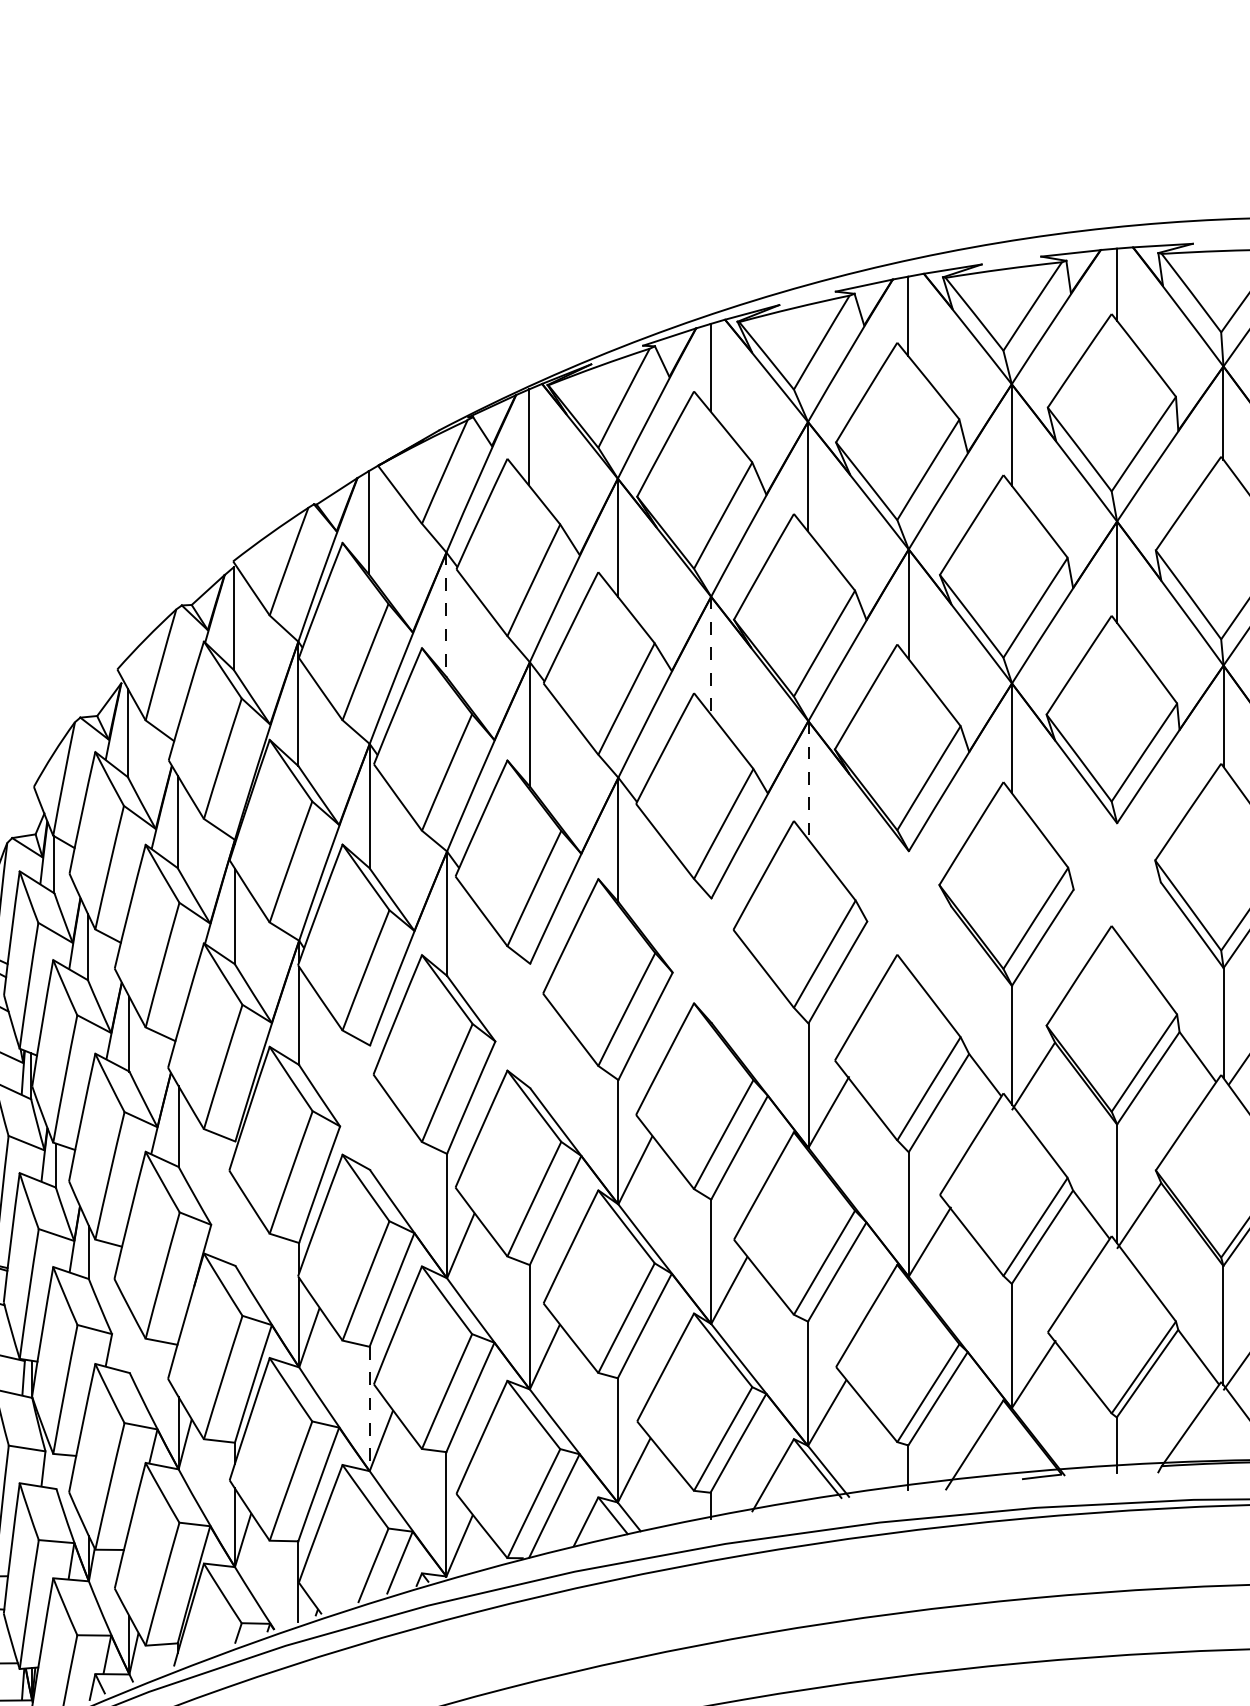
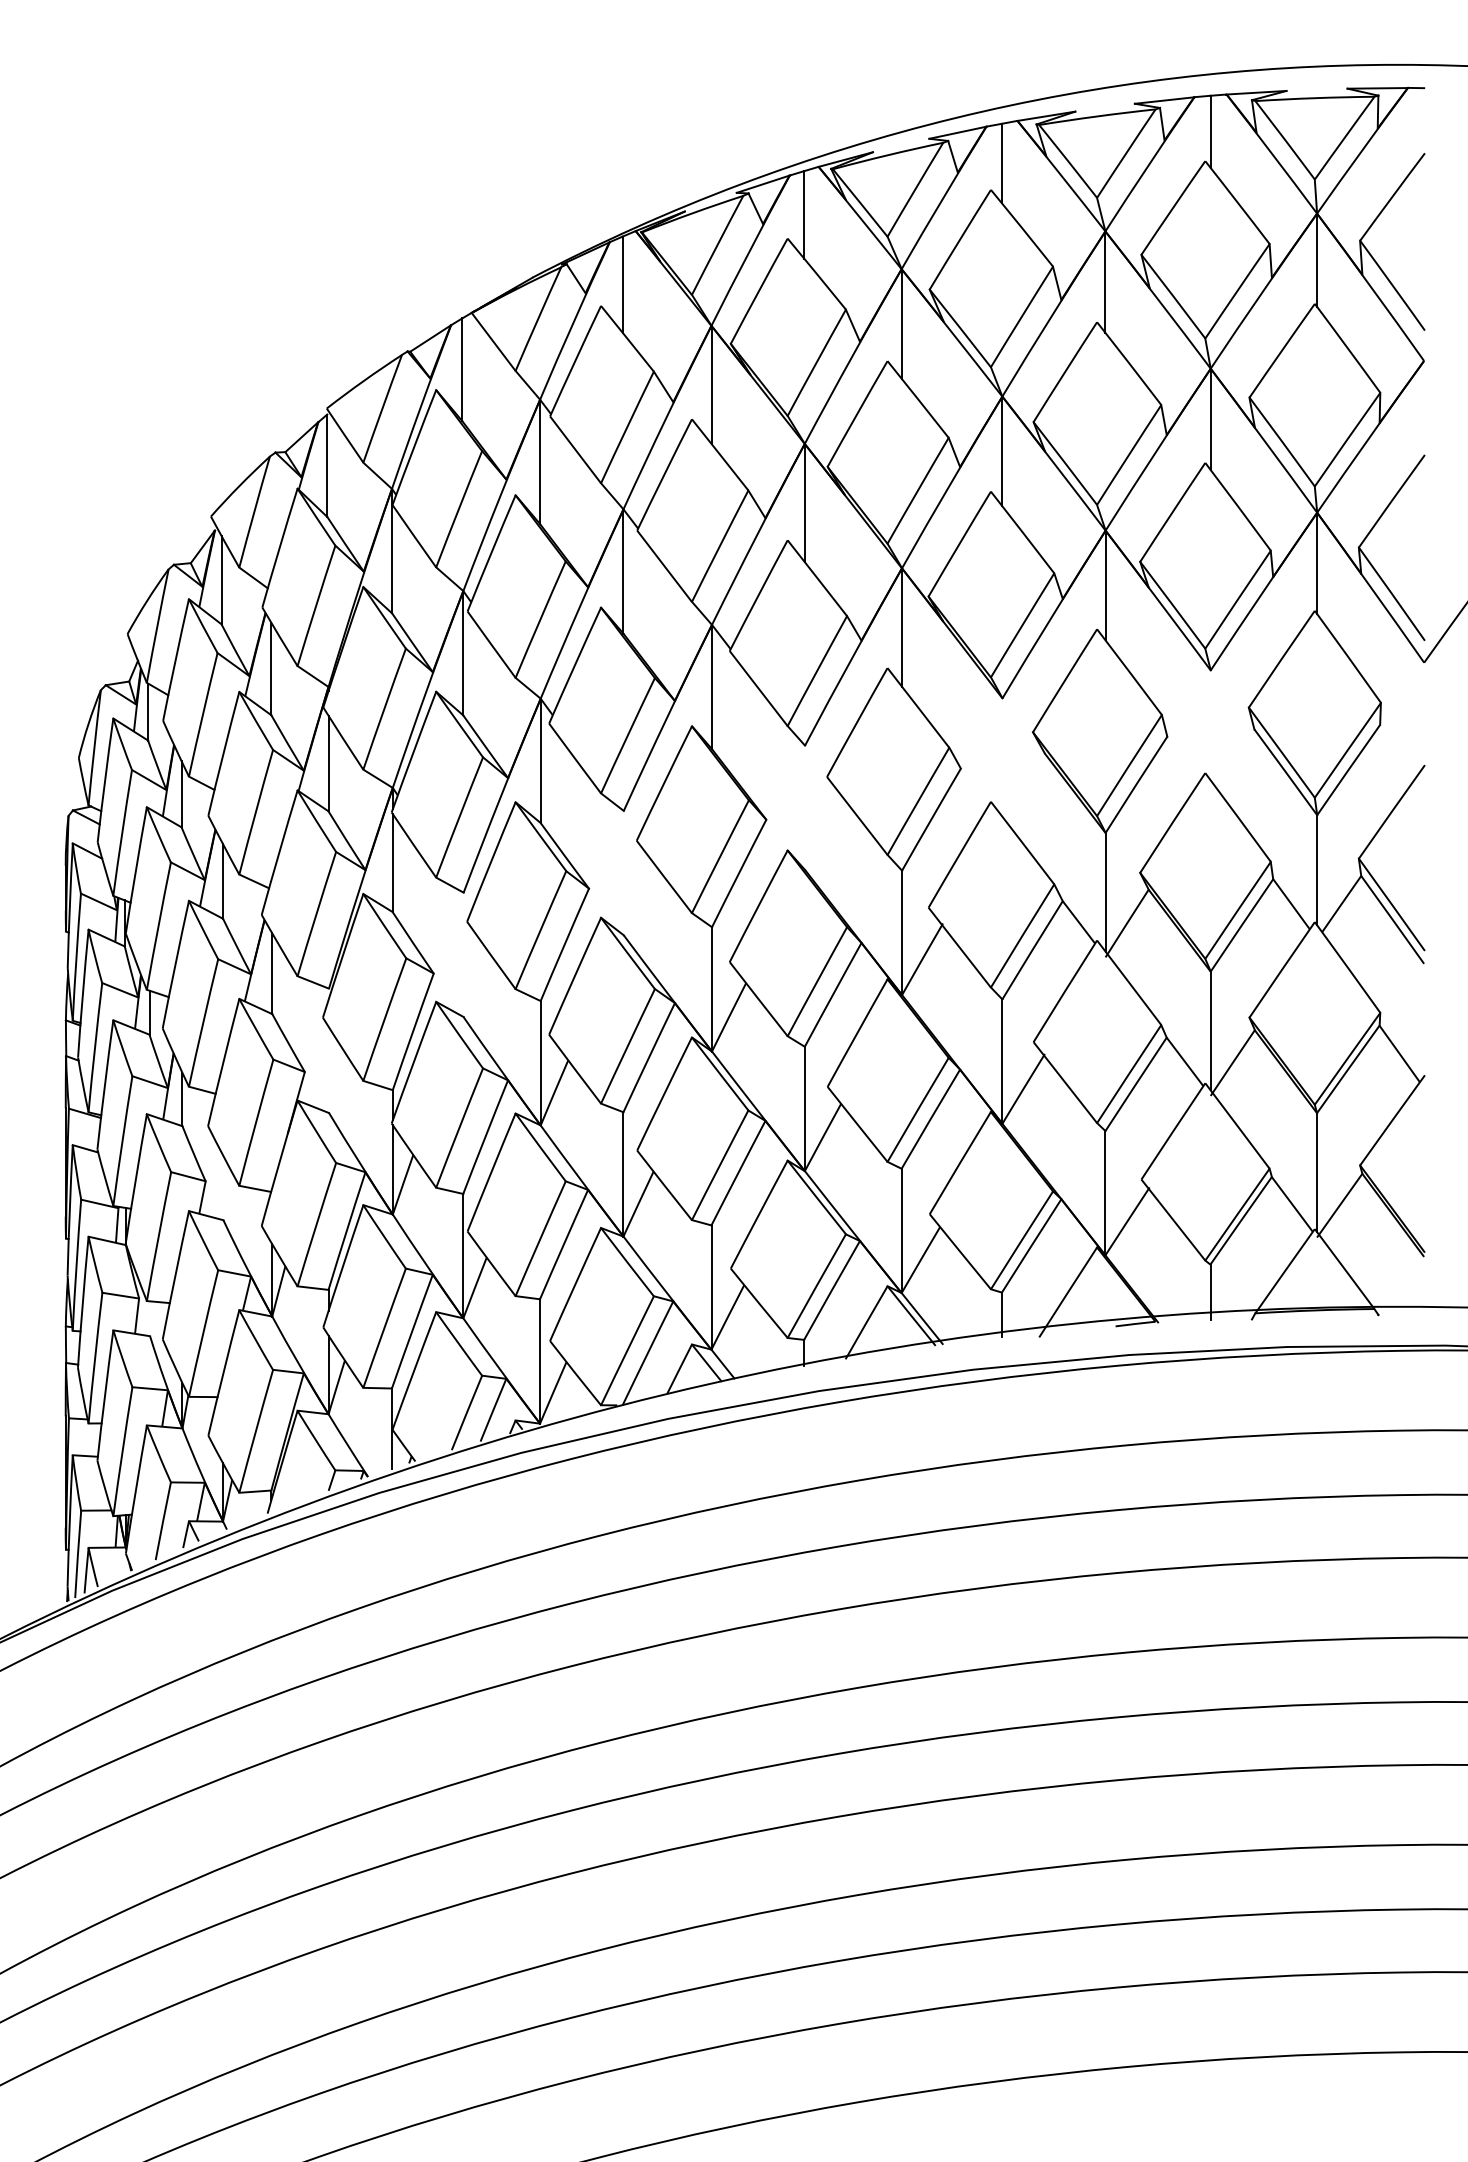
line: (446, 615) -> (540, 462), dashed -> solid
line: (710, 656) -> (804, 503), dashed -> solid
line: (808, 781) -> (902, 628), dashed -> solid
line: (369, 1409) -> (463, 1256), dashed -> solid

